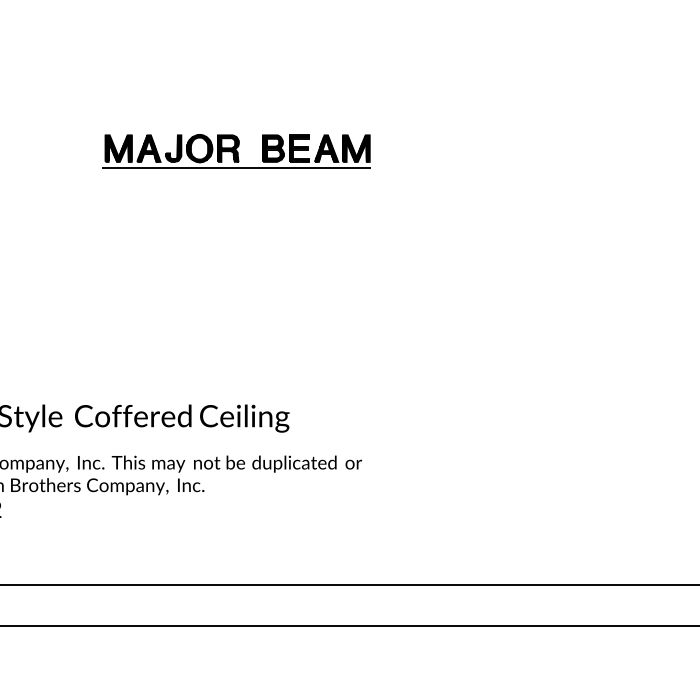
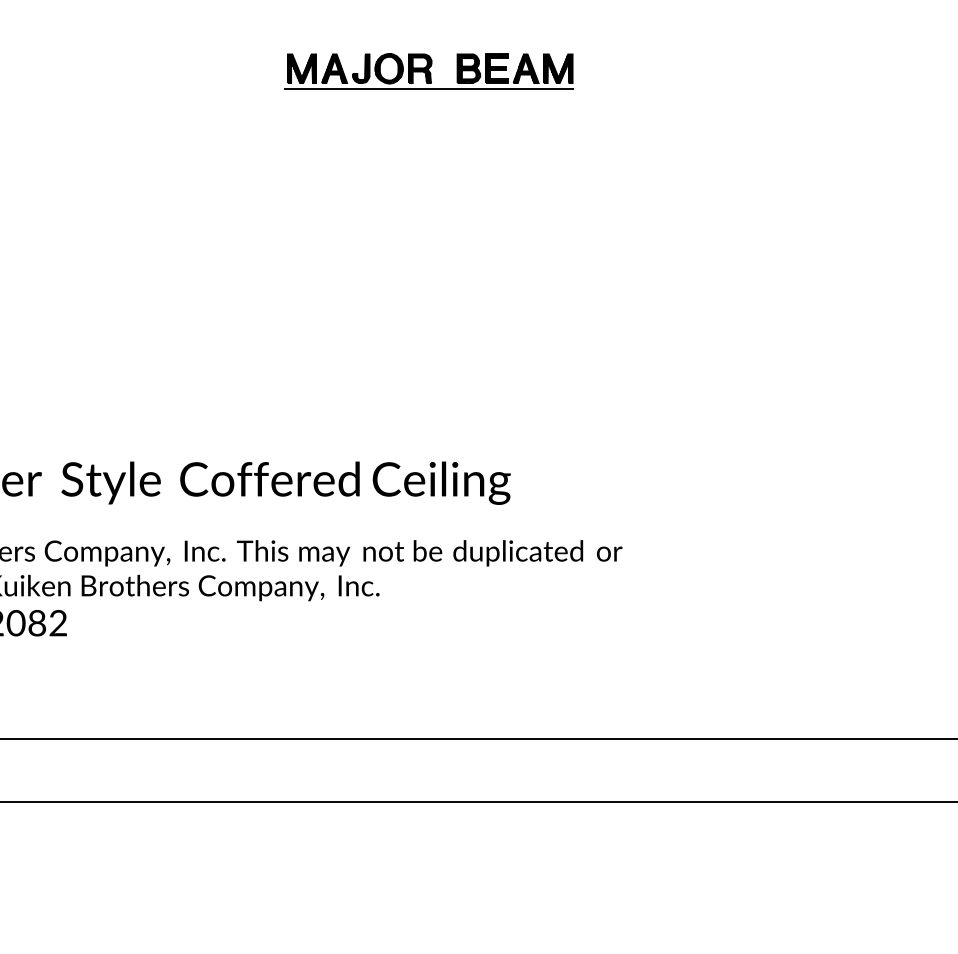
part: (236, 151) -> (428, 71), size x0.7

